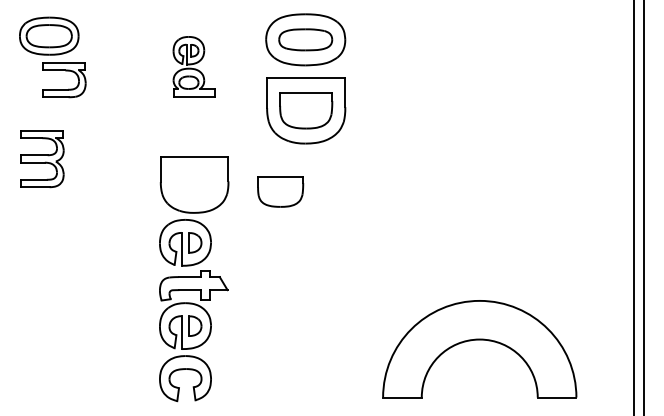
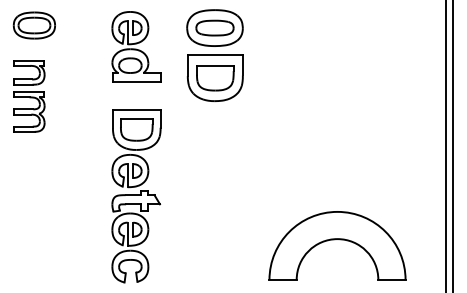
part: (193, 66) -> (135, 46), size x1.67
part: (68, 88) -> (32, 78), moved
part: (280, 191) -> (136, 129), moved

